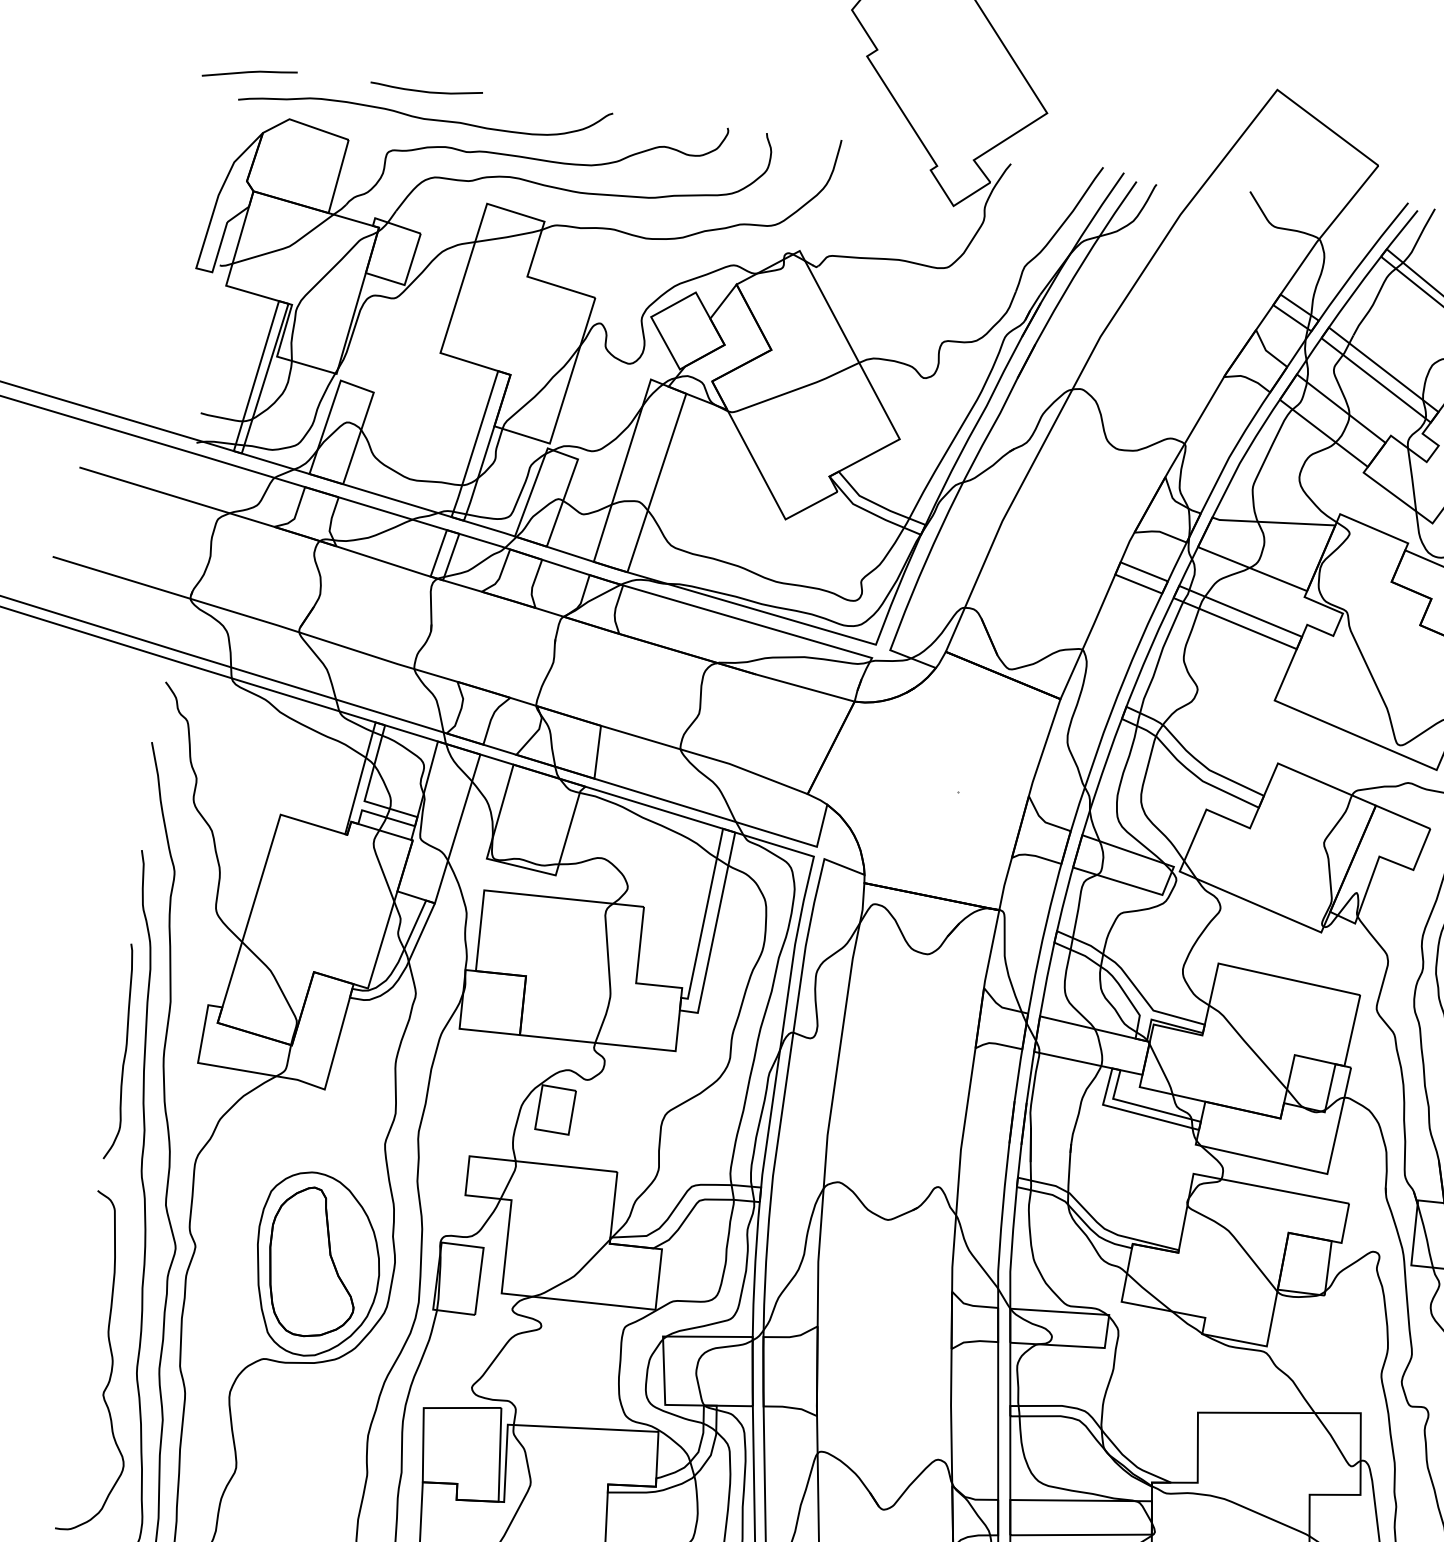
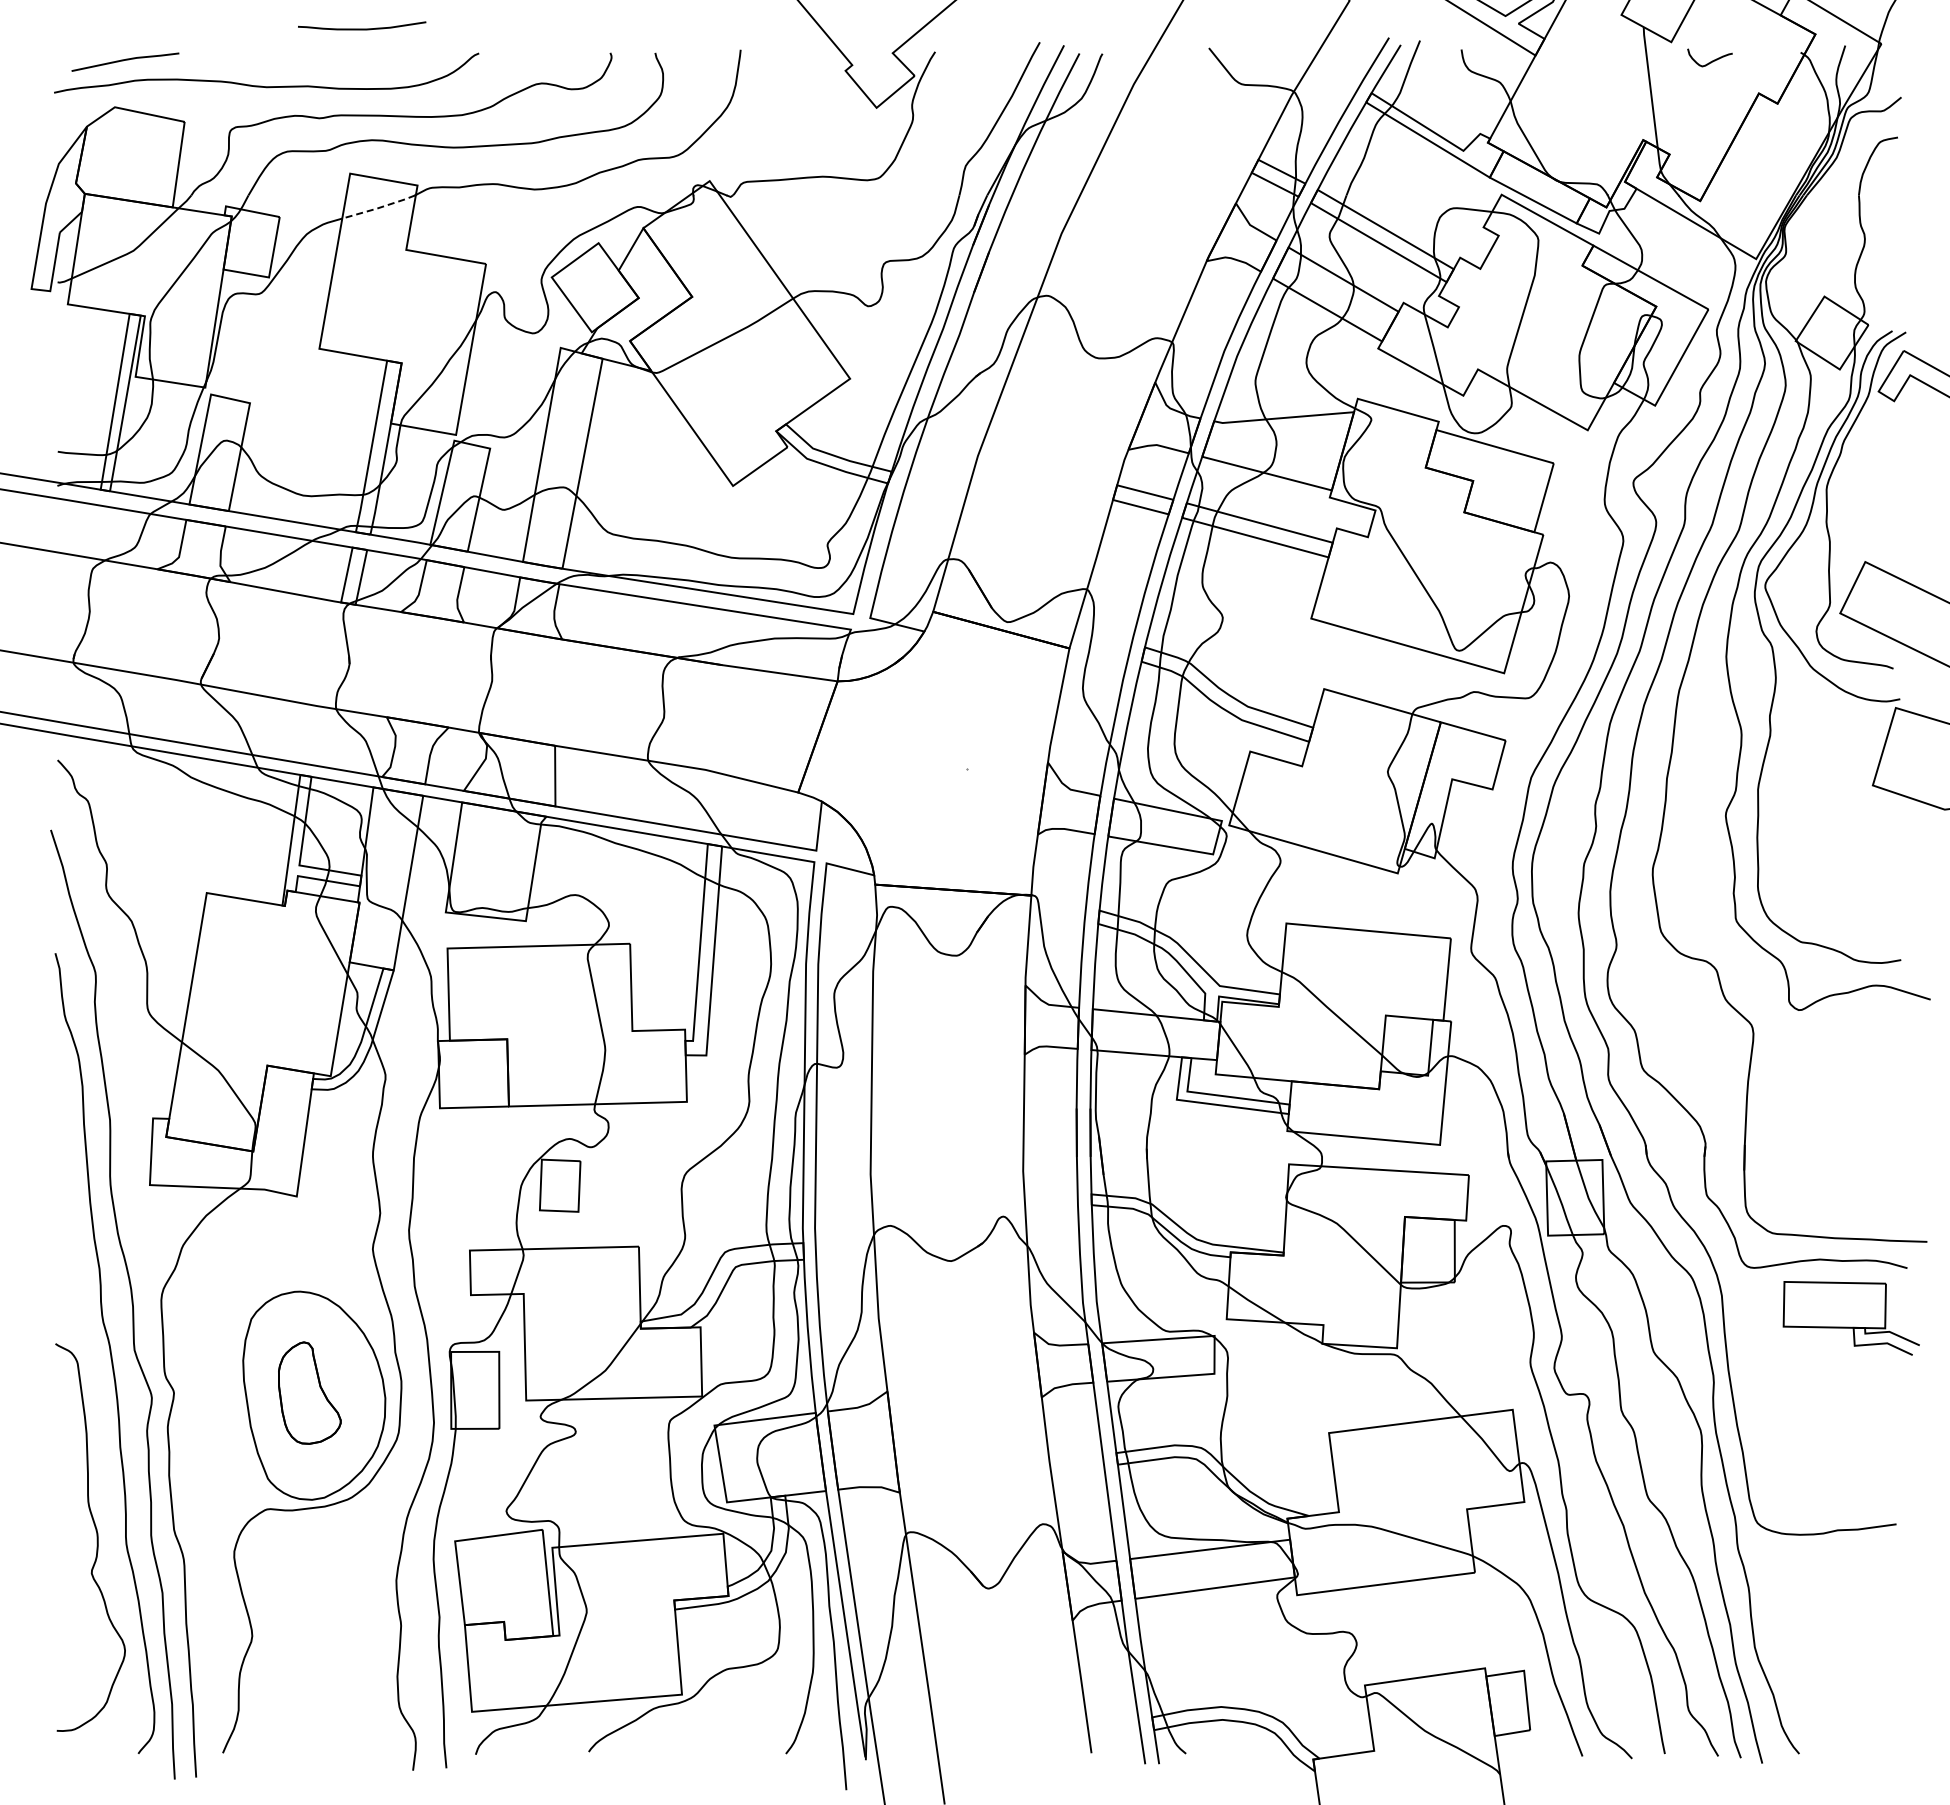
line: (250, 72) -> (125, 60), moved
curve: (426, 91) -> (362, 28), moved
line: (508, 236) -> (379, 207), solid -> dashed
curve: (124, 1051) -> (65, 1183), removed
part: (313, 1261) -> (309, 1392), size x0.6

